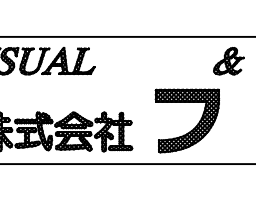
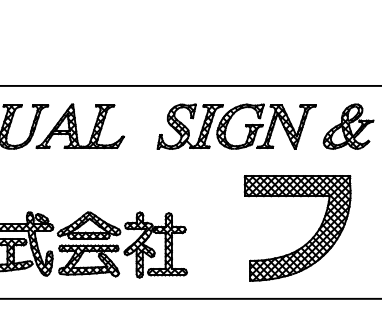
part: (161, 61) -> (235, 127), added
part: (194, 127) -> (309, 239), moved

